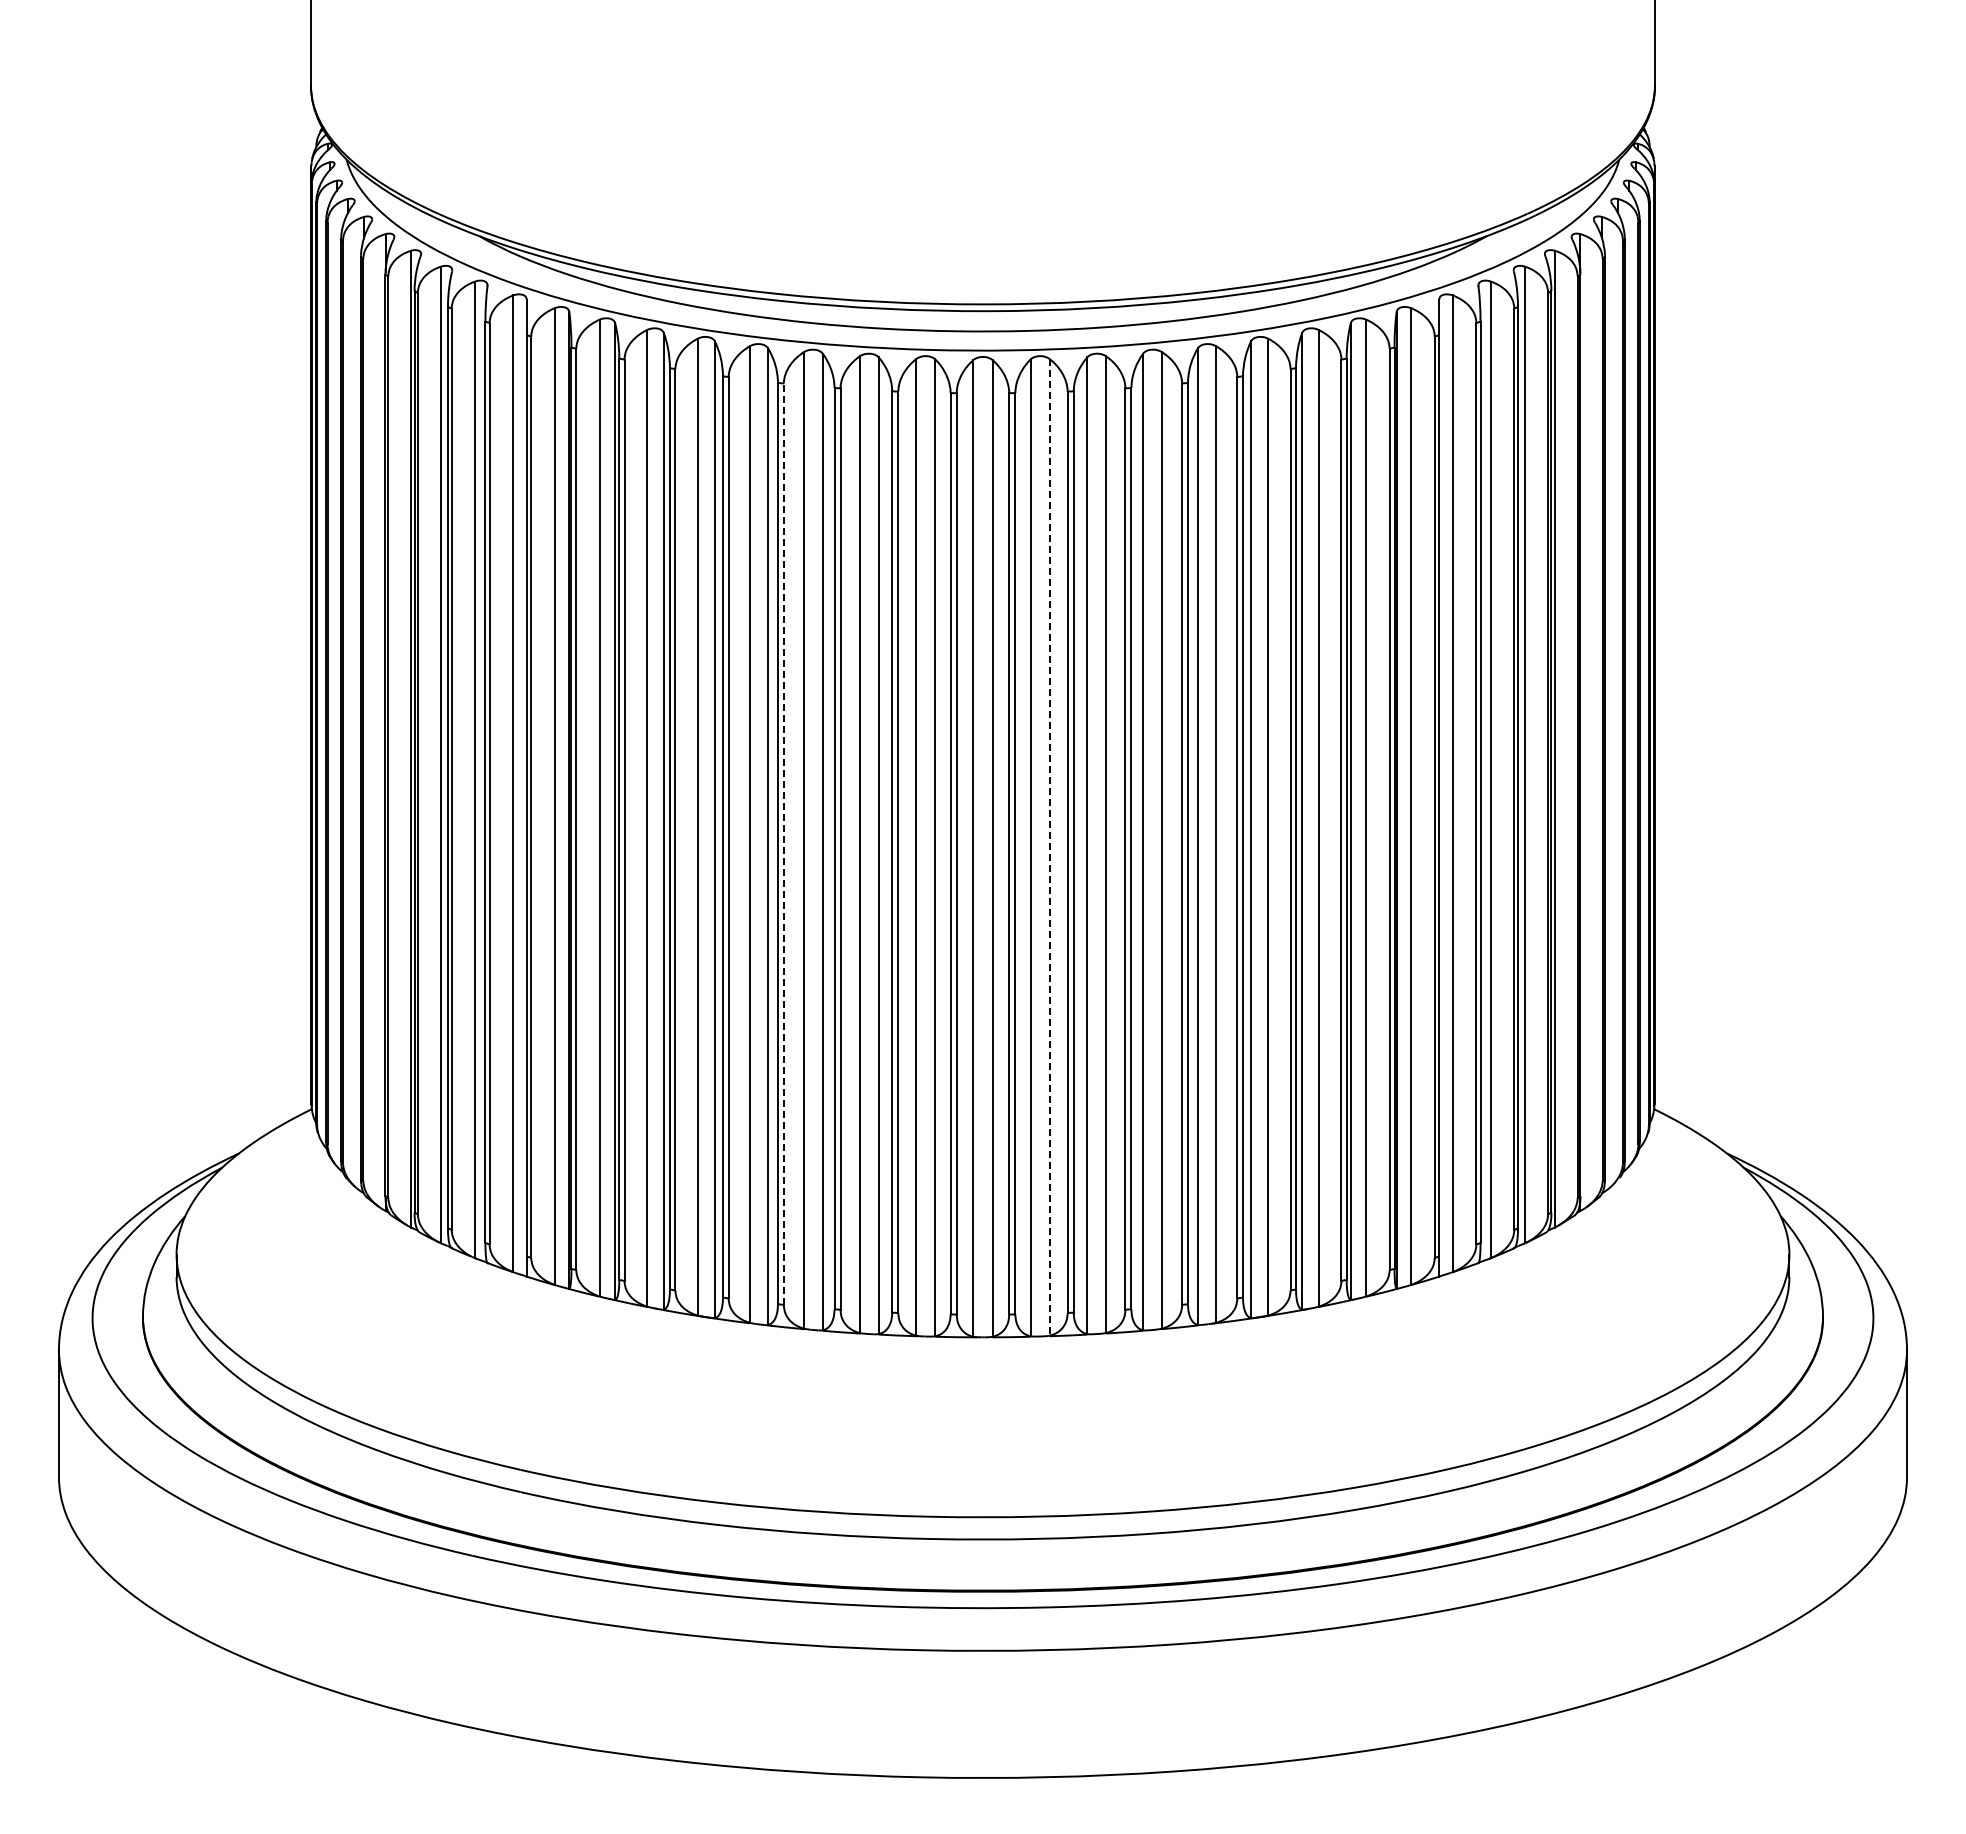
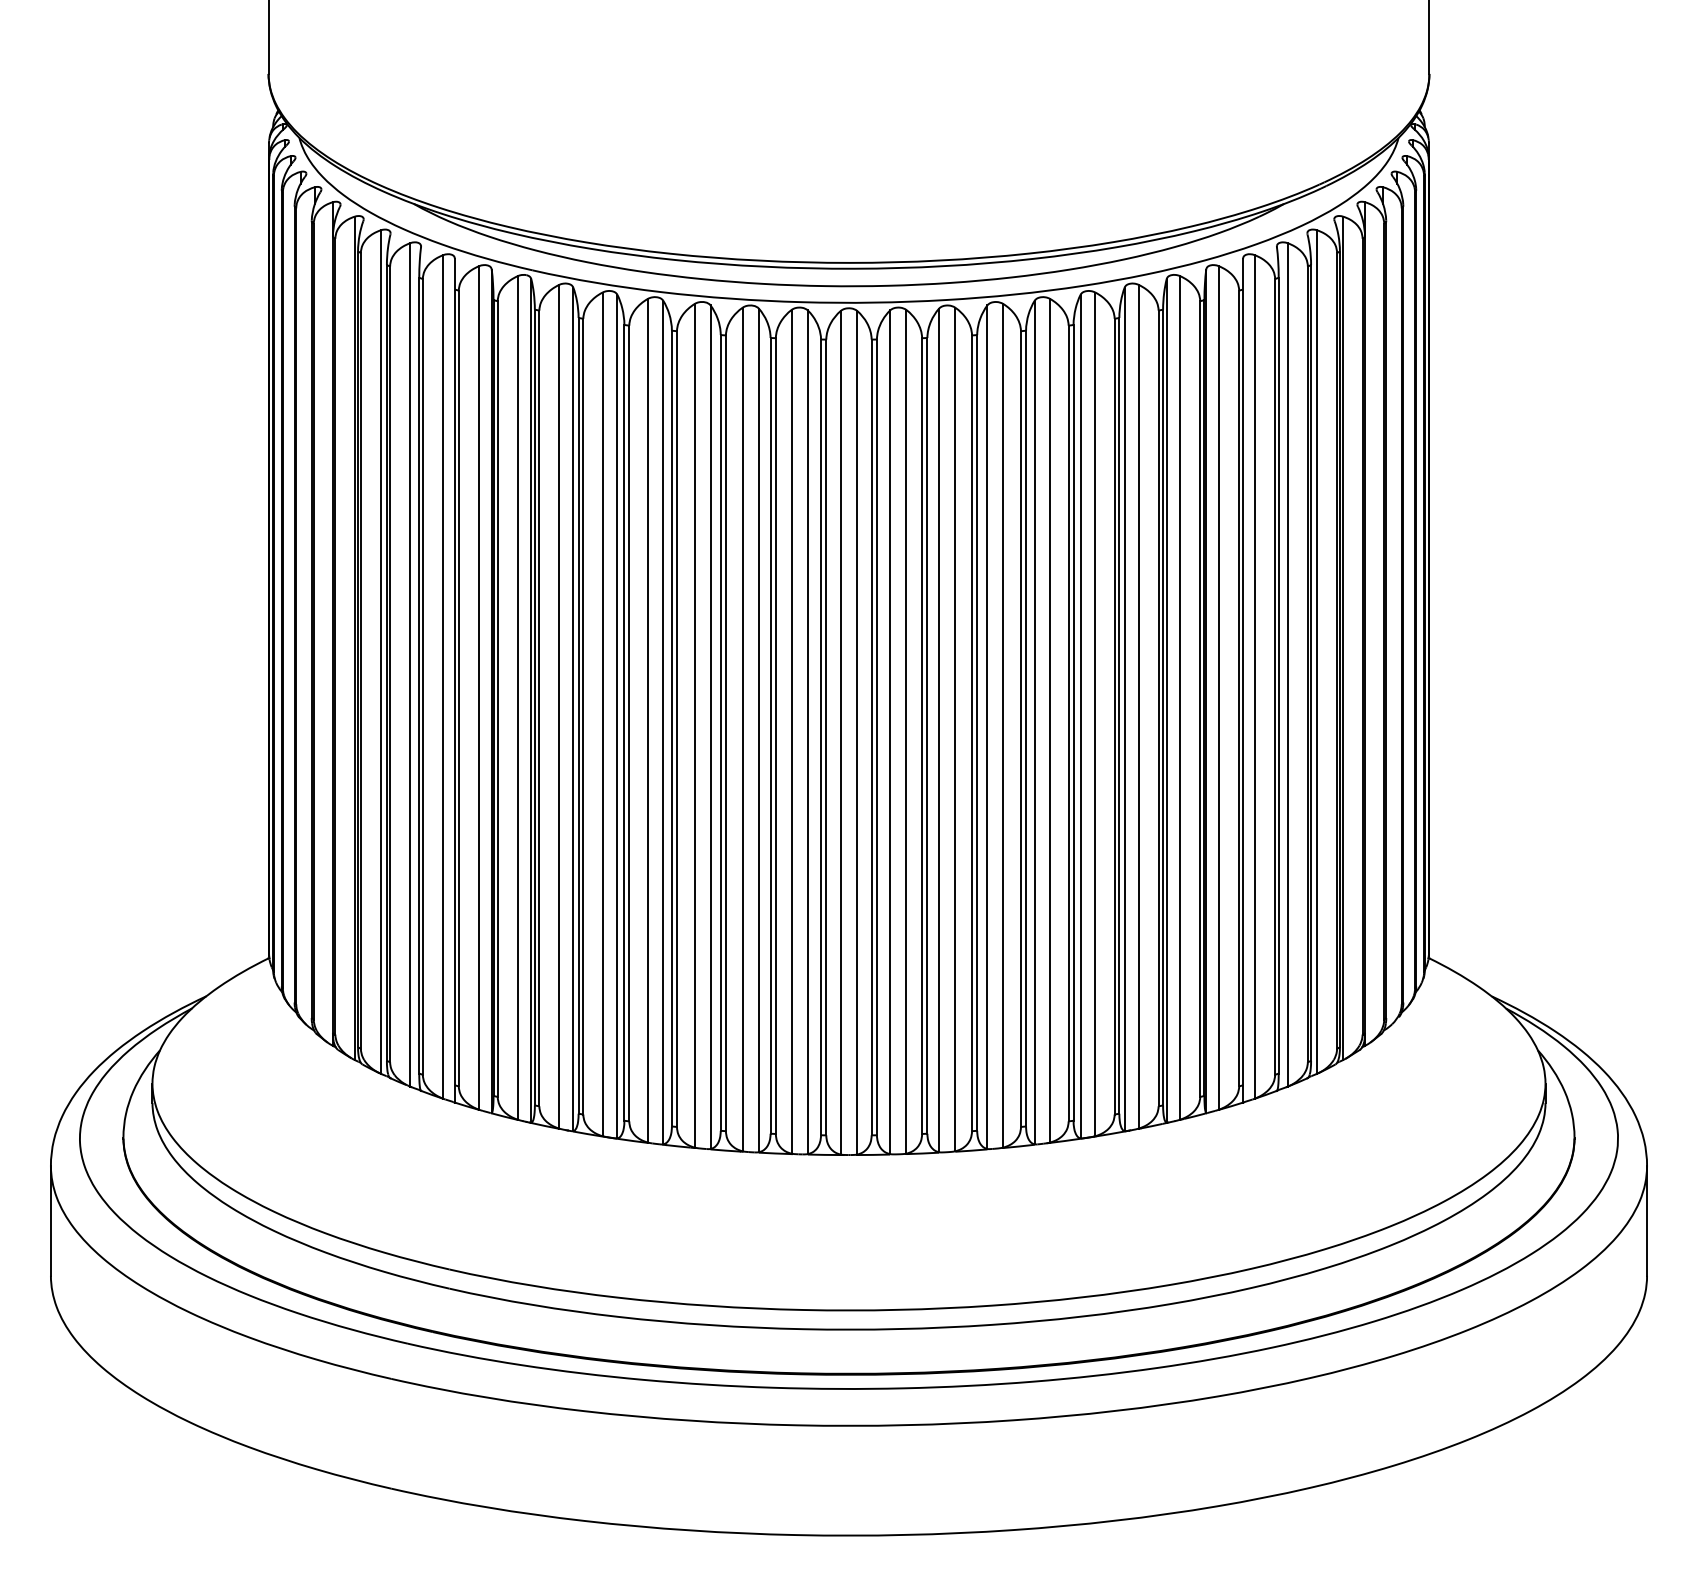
line: (783, 844) -> (676, 729), dashed -> solid
line: (1049, 847) -> (906, 731), dashed -> solid

